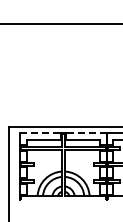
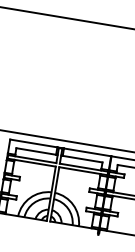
line: (41, 133) -> (34, 143), dashed -> solid
line: (86, 133) -> (87, 152), dashed -> solid

